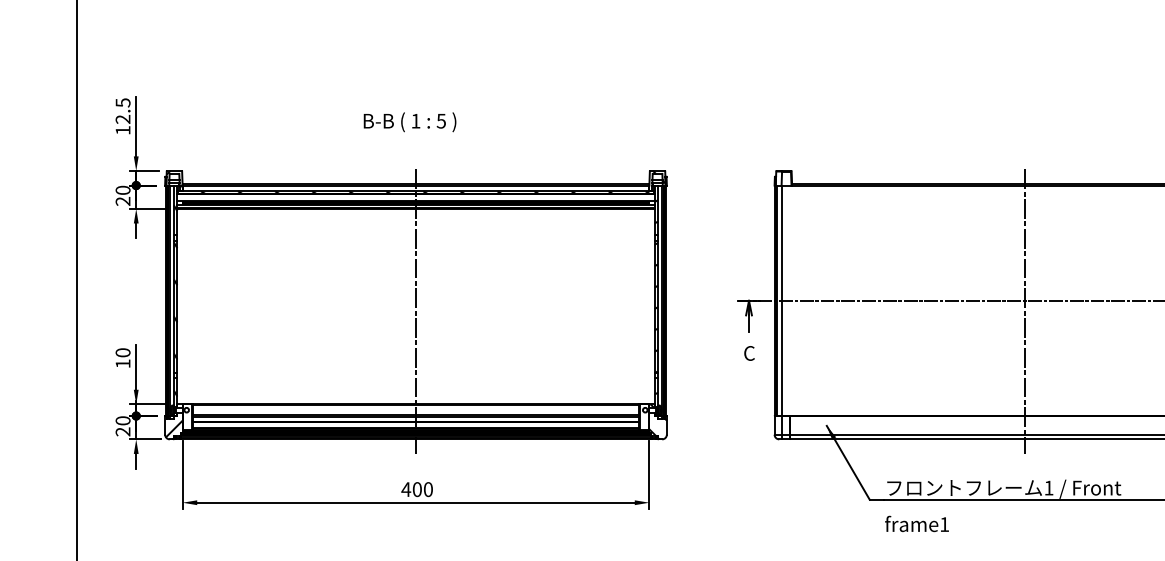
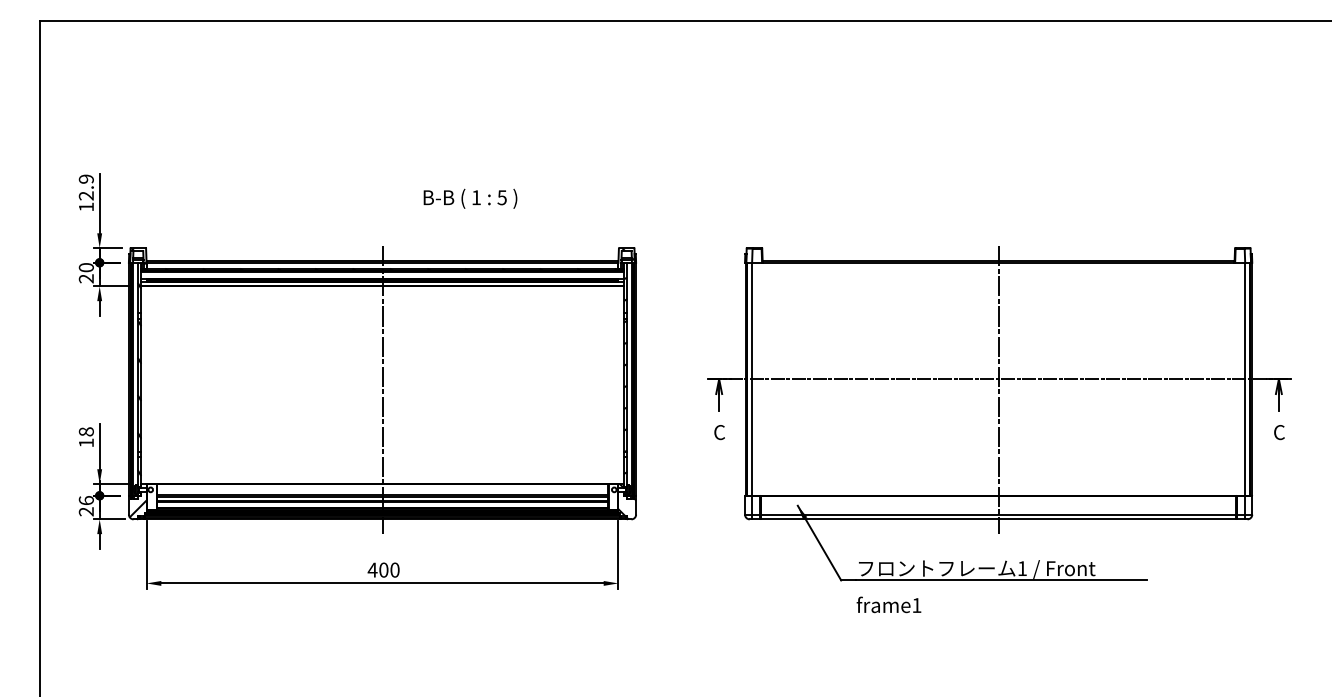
text: (122, 102) -> (85, 178), 12.5 -> 12.9
text: (410, 121) -> (470, 198), moved
text: (123, 352) -> (86, 431), 10 -> 18
text: (122, 420) -> (85, 500), 20 -> 26

